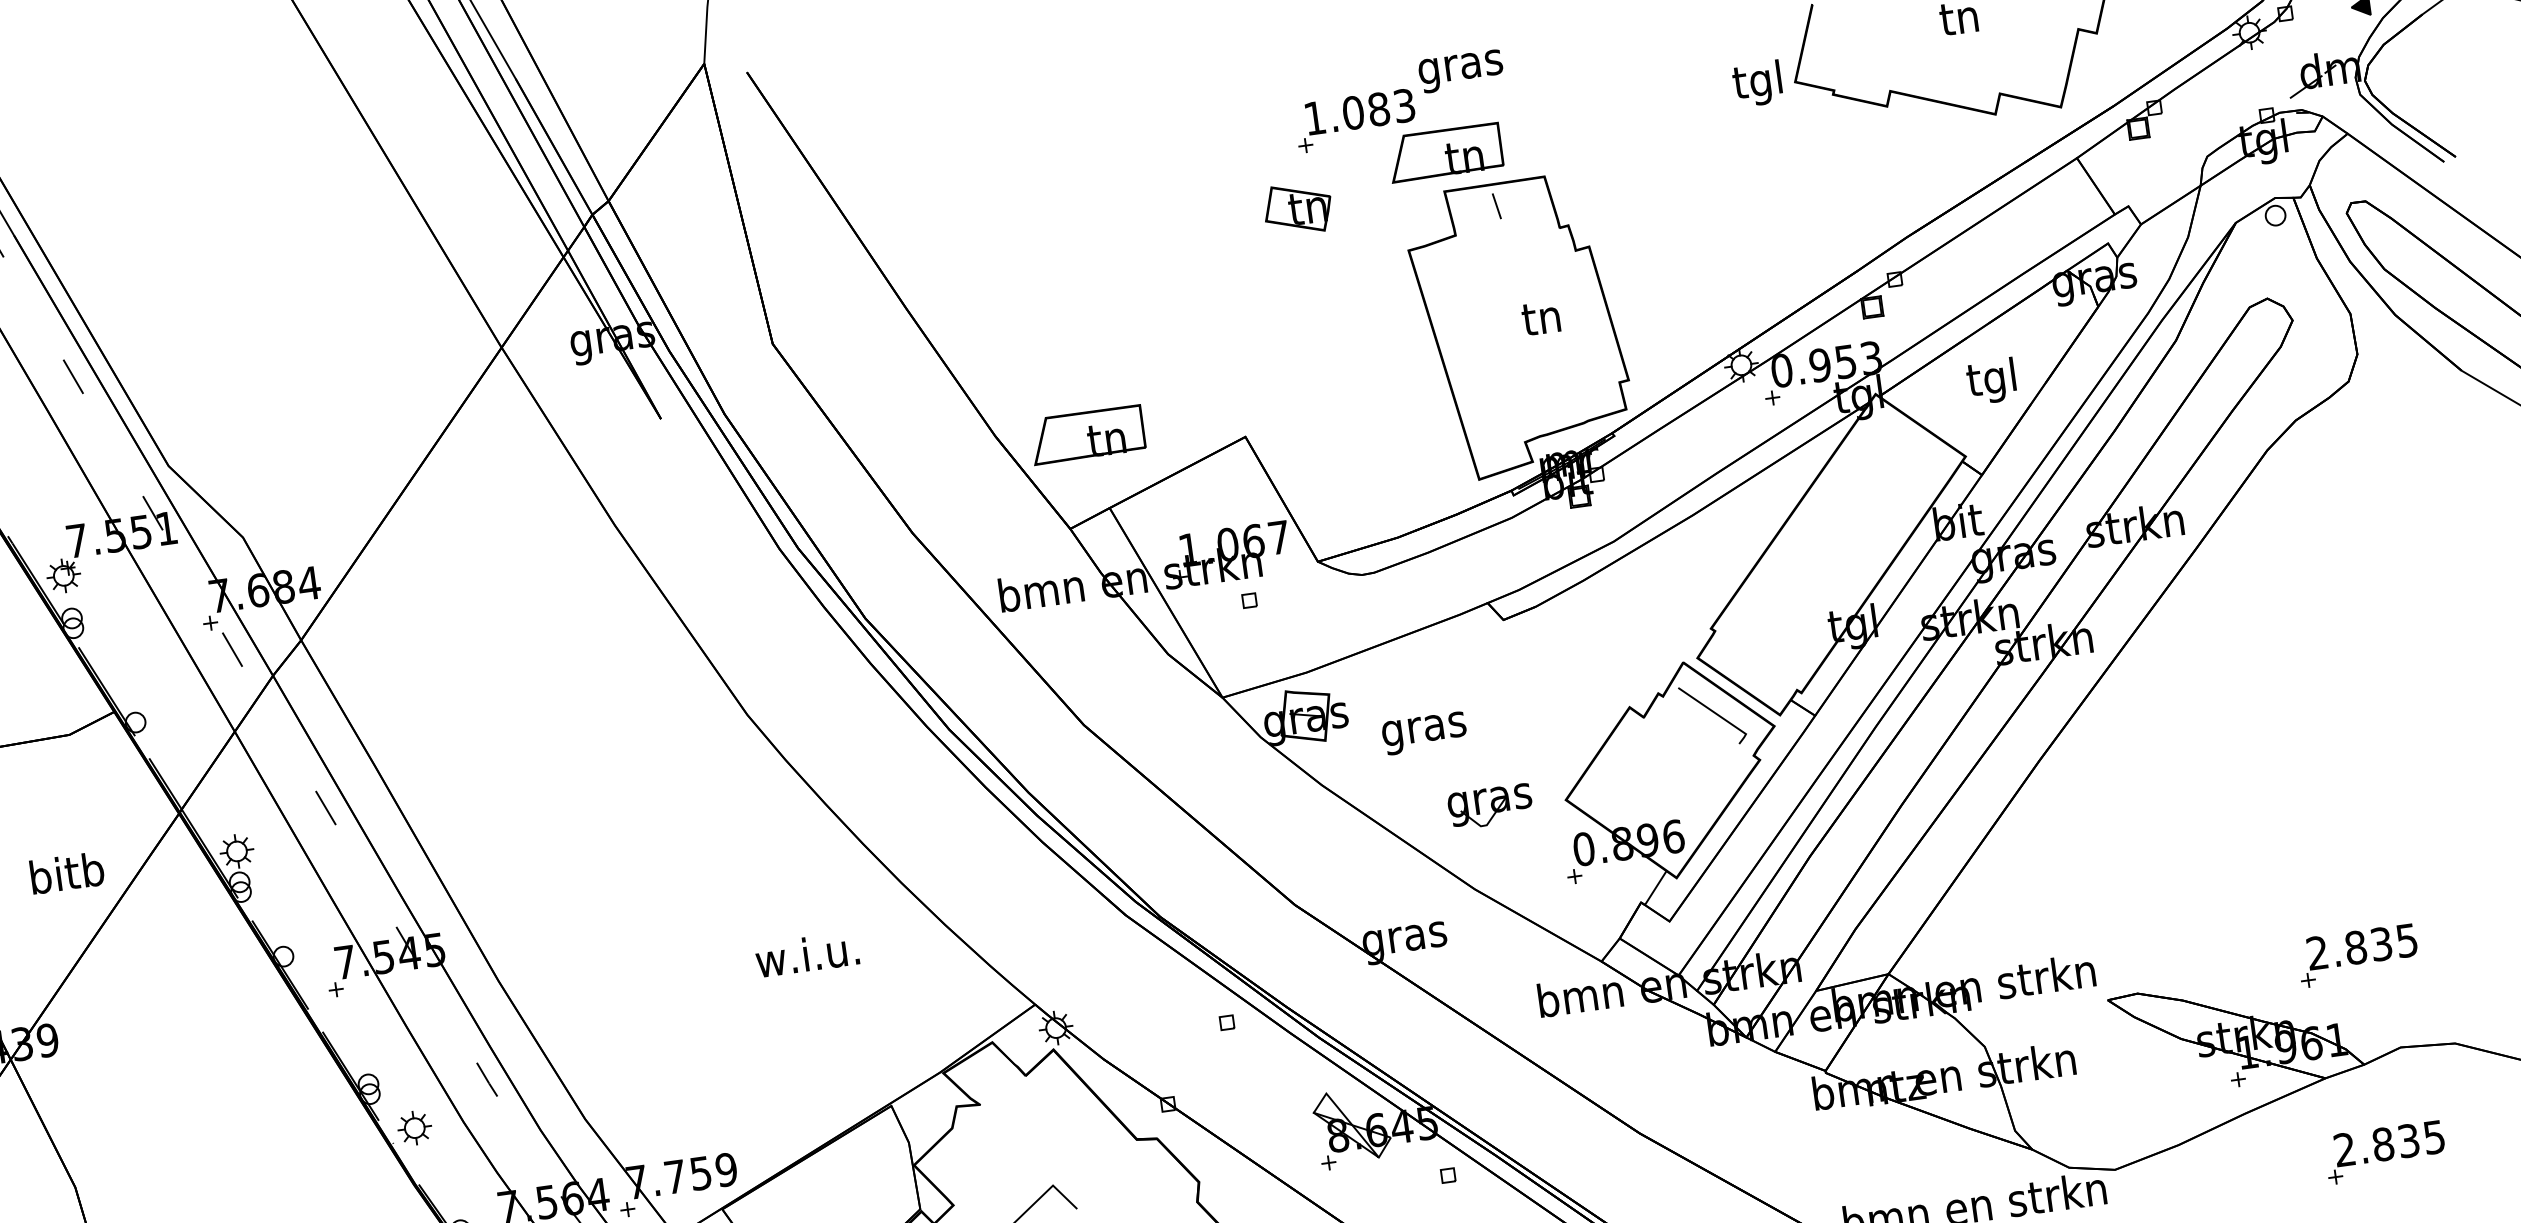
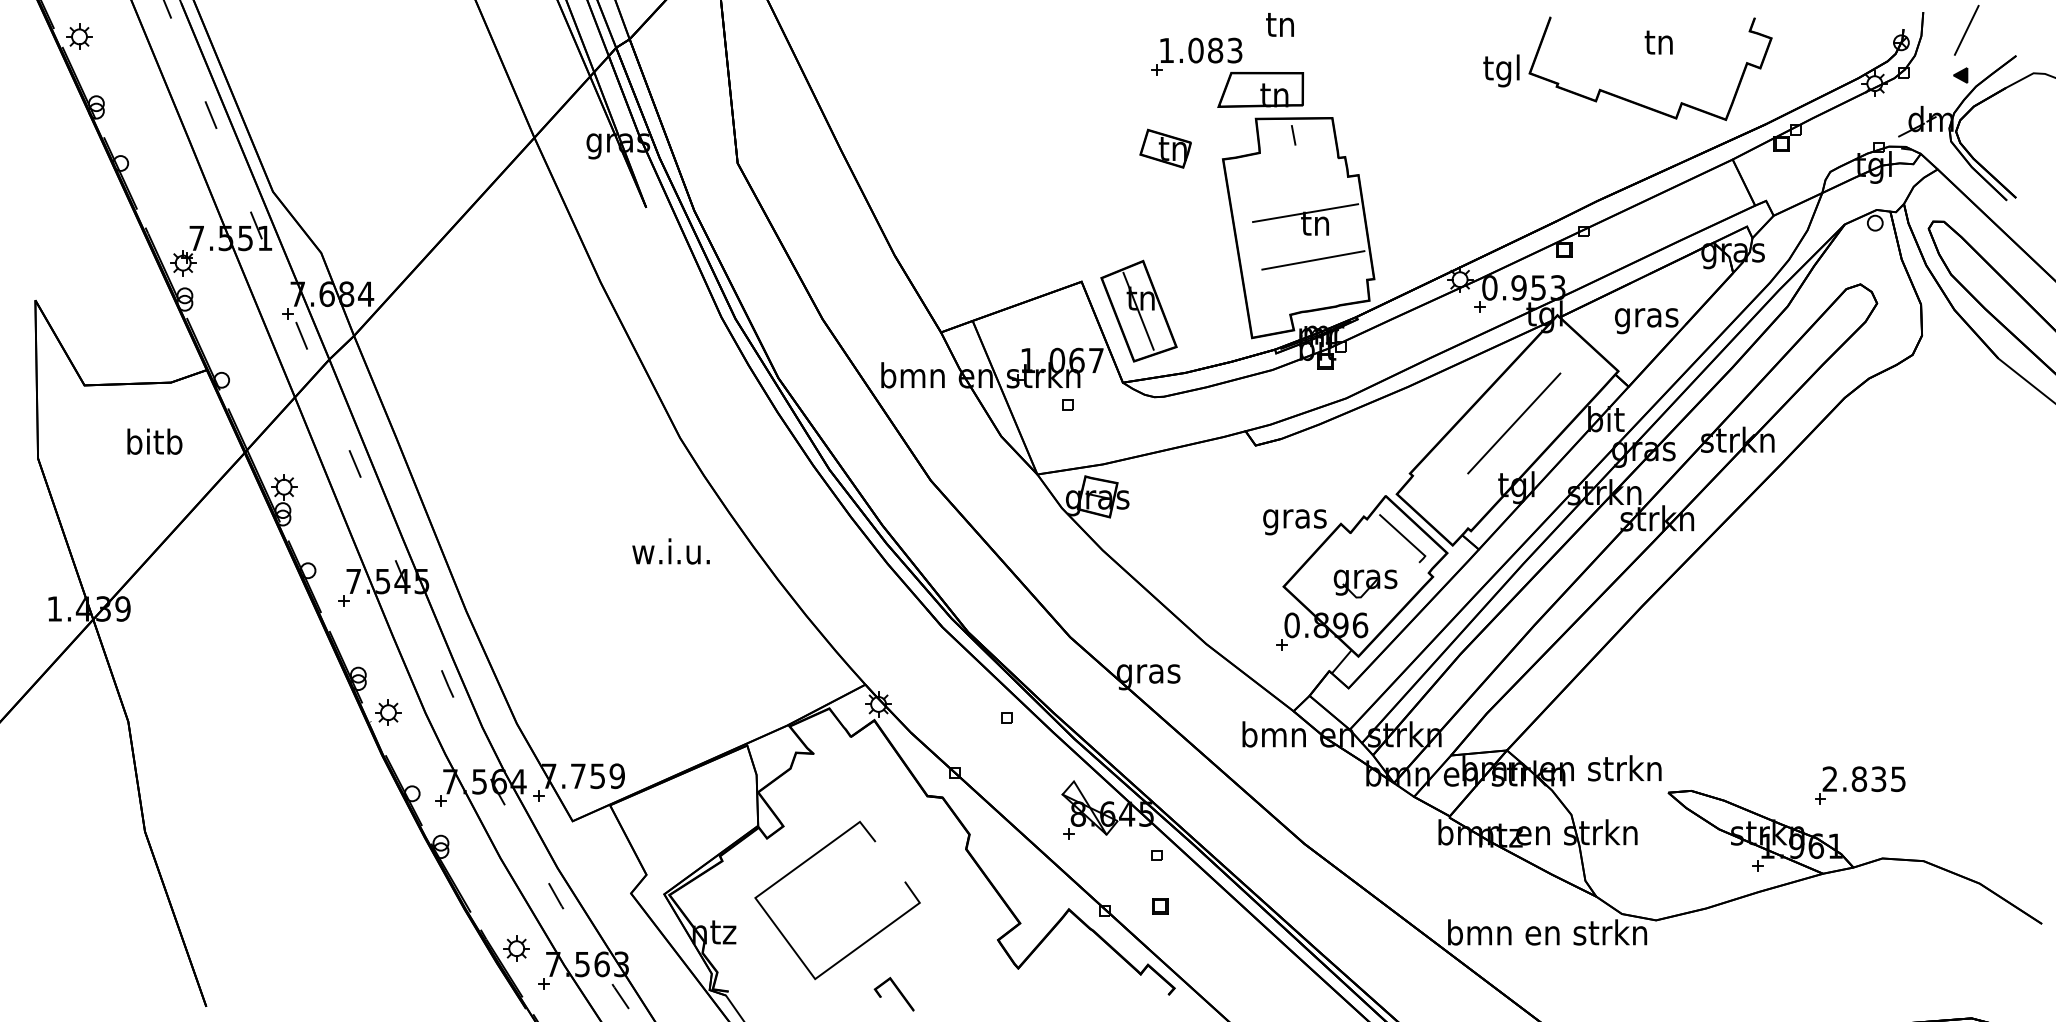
text: (1460, 68) -> (1280, 28), gras -> tn
part: (1297, 208) -> (1165, 148), moved
line: (1526, 306) -> (1305, 213), added
line: (1545, 366) -> (1313, 260), added
text: (1992, 380) -> (1646, 317), tgl -> gras
part: (1087, 434) -> (963, 263), removed
part: (1325, 464) -> (1138, 310), added
line: (1838, 543) -> (1514, 423), added
text: (1424, 733) -> (1294, 522), moved
part: (1490, 806) -> (1365, 583), moved
text: (66, 872) -> (154, 441), moved
text: (806, 954) -> (670, 551), moved
part: (2385, 1152) -> (1860, 935), removed

